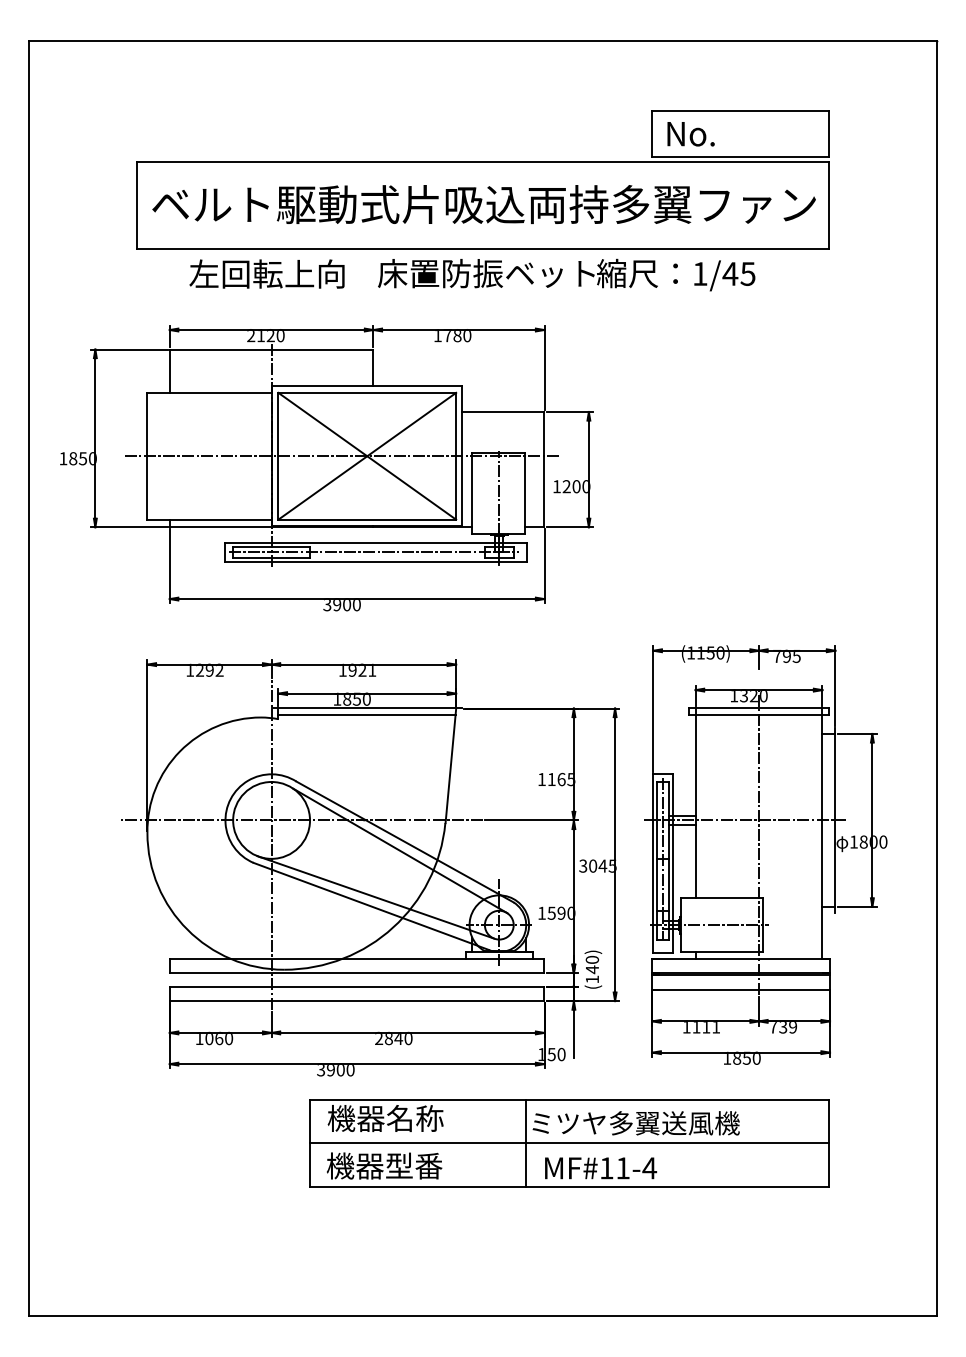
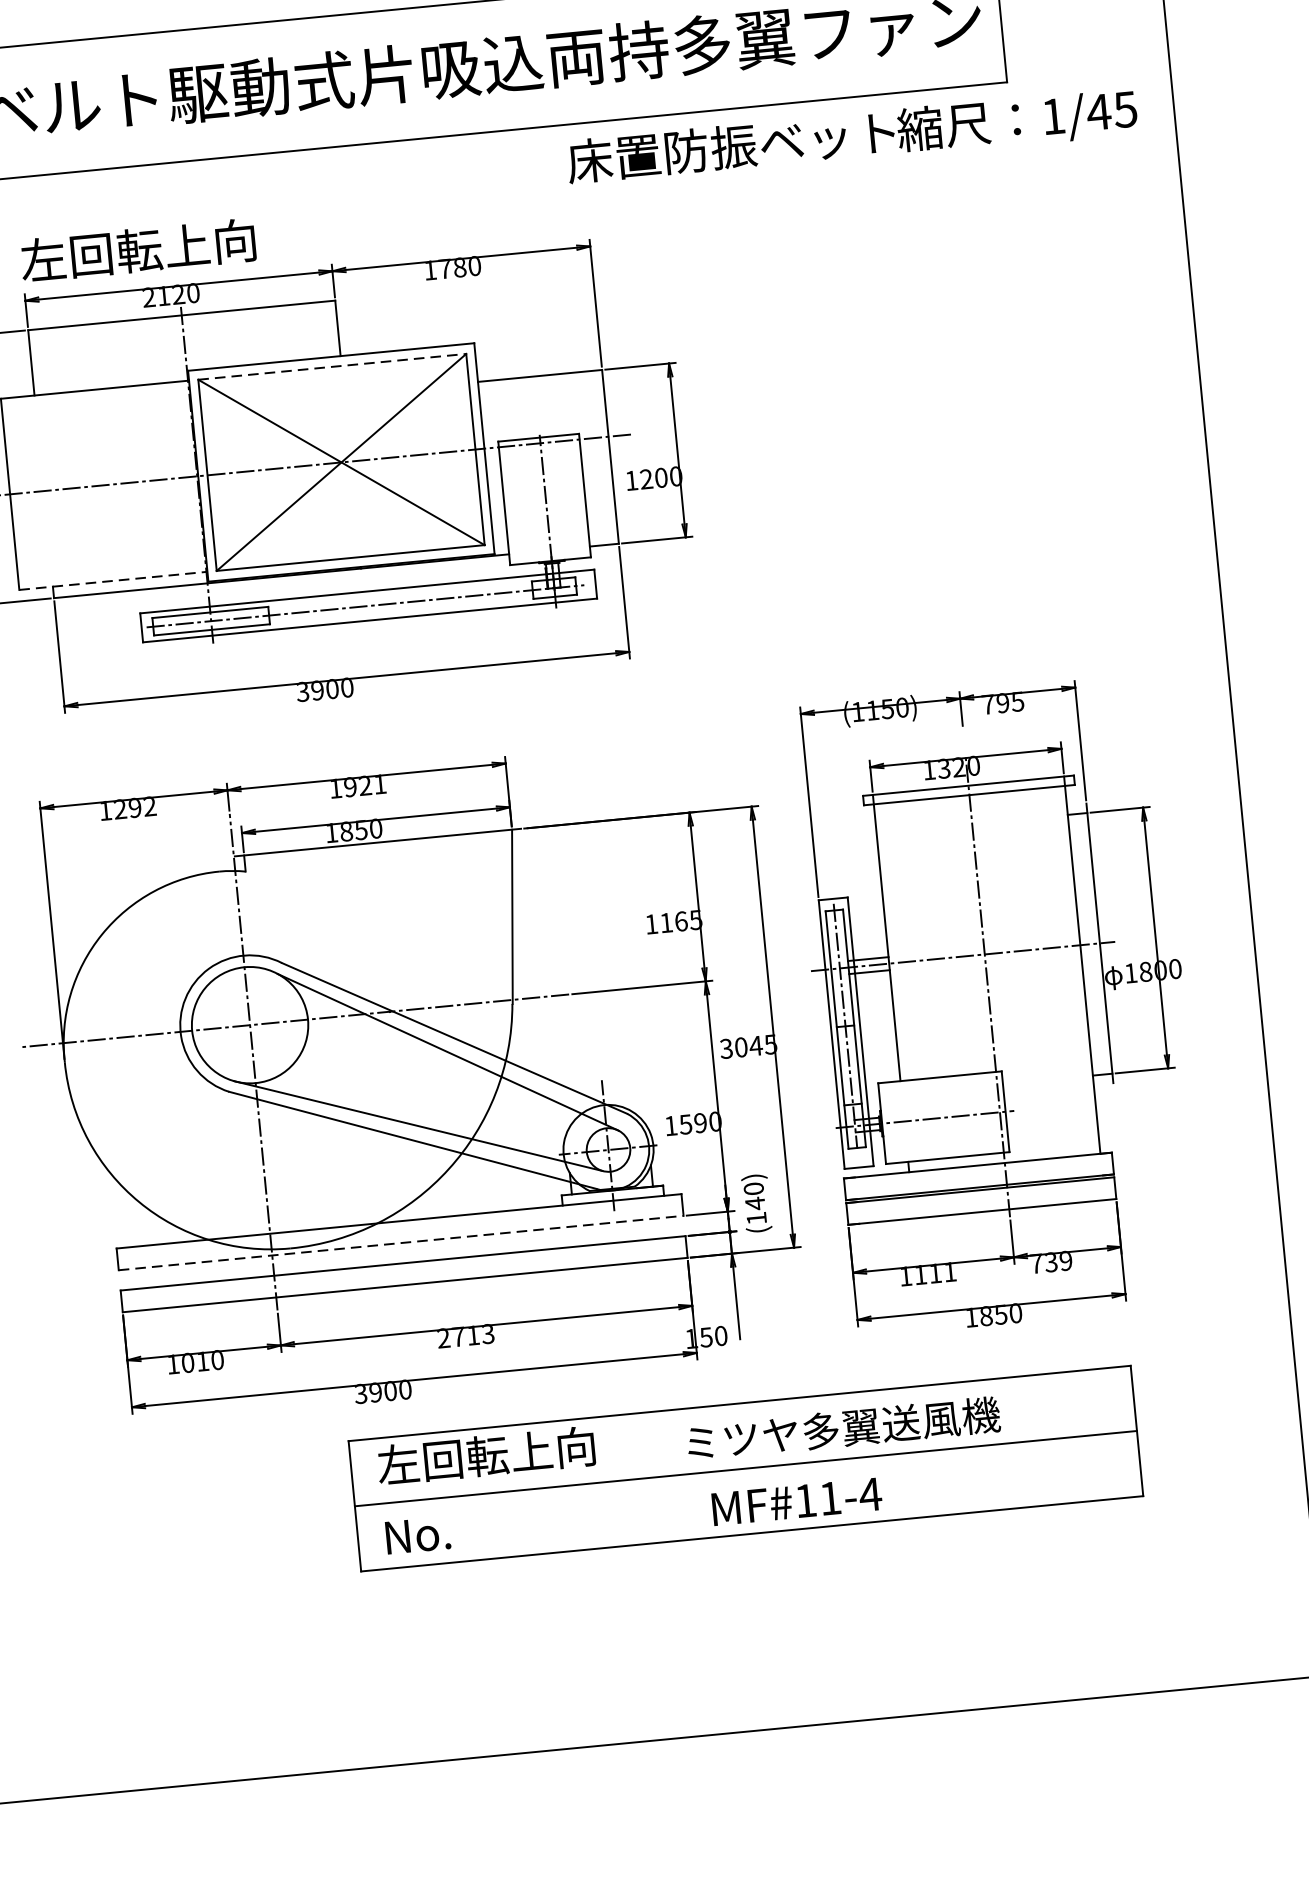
text: (266, 273) -> (137, 249), moved
text: (566, 274) -> (851, 136), moved
line: (367, 392) -> (332, 366), solid -> dashed
line: (210, 519) -> (114, 580), solid -> dashed
line: (366, 714) -> (377, 851), removed
line: (357, 973) -> (401, 1243), solid -> dashed
text: (219, 1038) -> (203, 1361), 1060 -> 1010
text: (398, 1038) -> (473, 1335), 2840 -> 2713
text: (399, 1118) -> (486, 1455), 機器名称 -> 左回転上向
line: (526, 1143) -> (681, 1475), removed
text: (384, 1165) -> (470, 1528), 機器型番 -> No.

